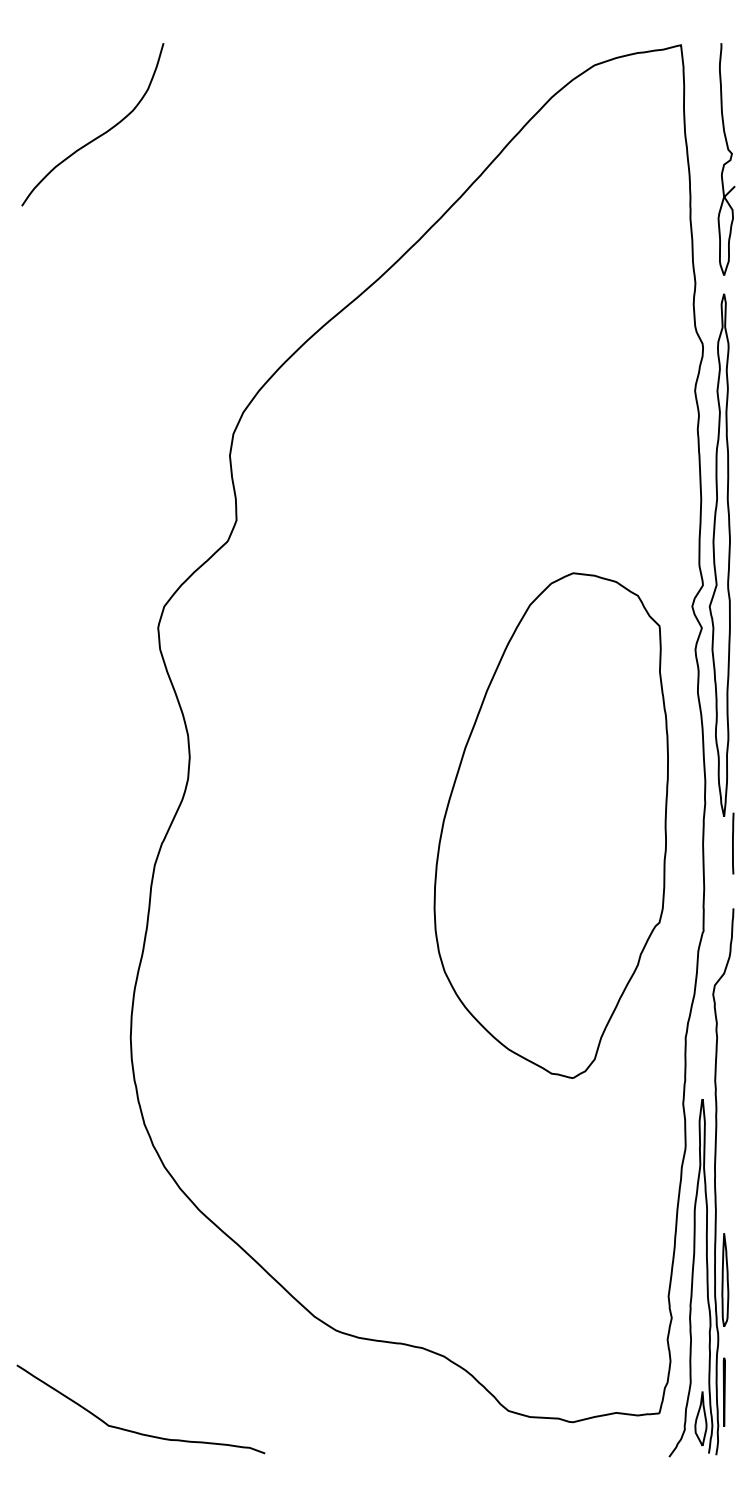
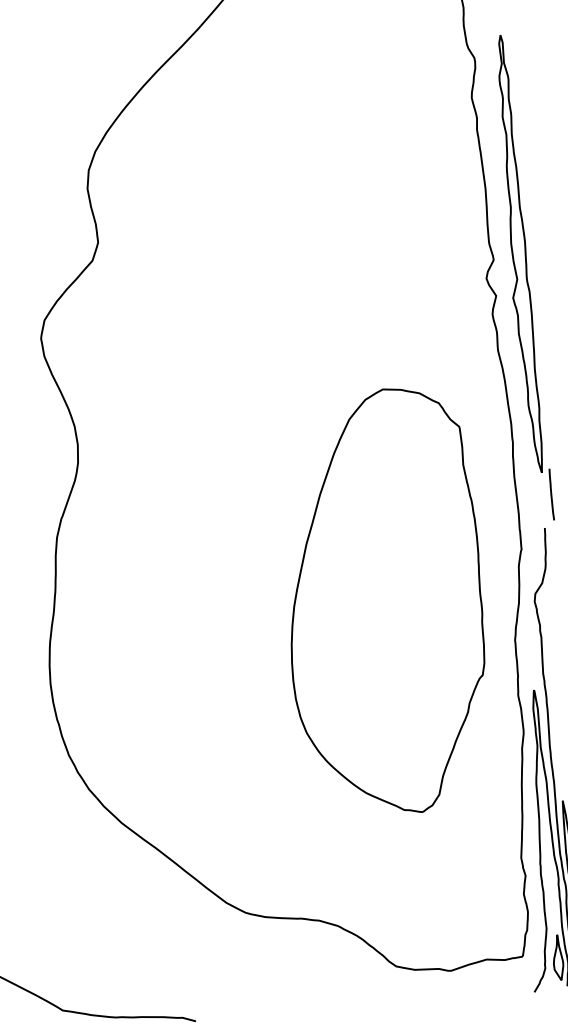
part: (721, 583) -> (521, 277), moved
part: (550, 825) -> (383, 602), moved

